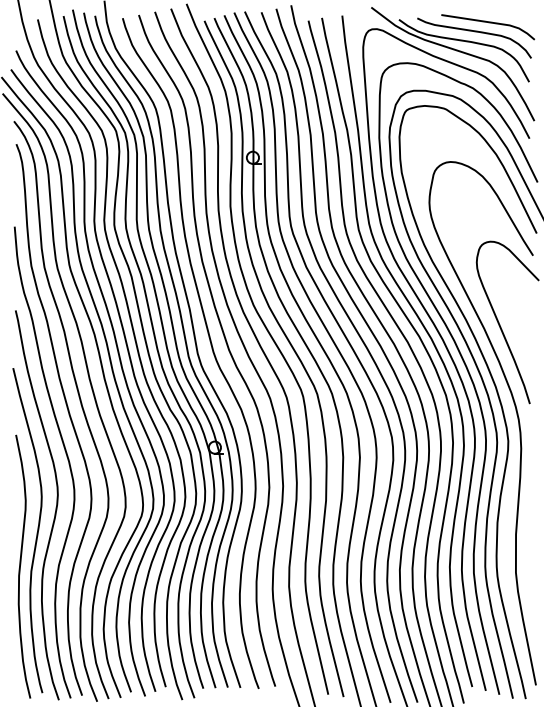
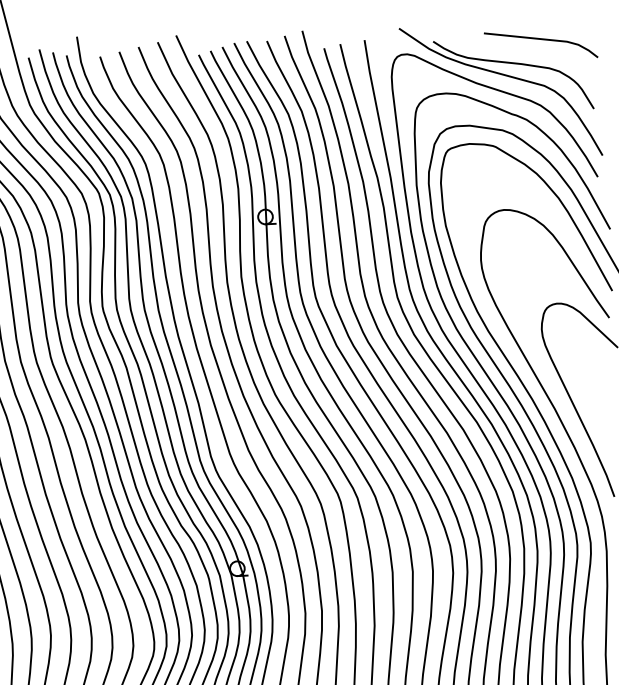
curve: (474, 32) -> (524, 52), removed

